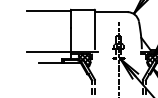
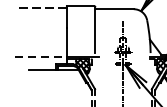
line: (49, 11) -> (41, 8), solid -> dashed
line: (49, 52) -> (41, 57), solid -> dashed

